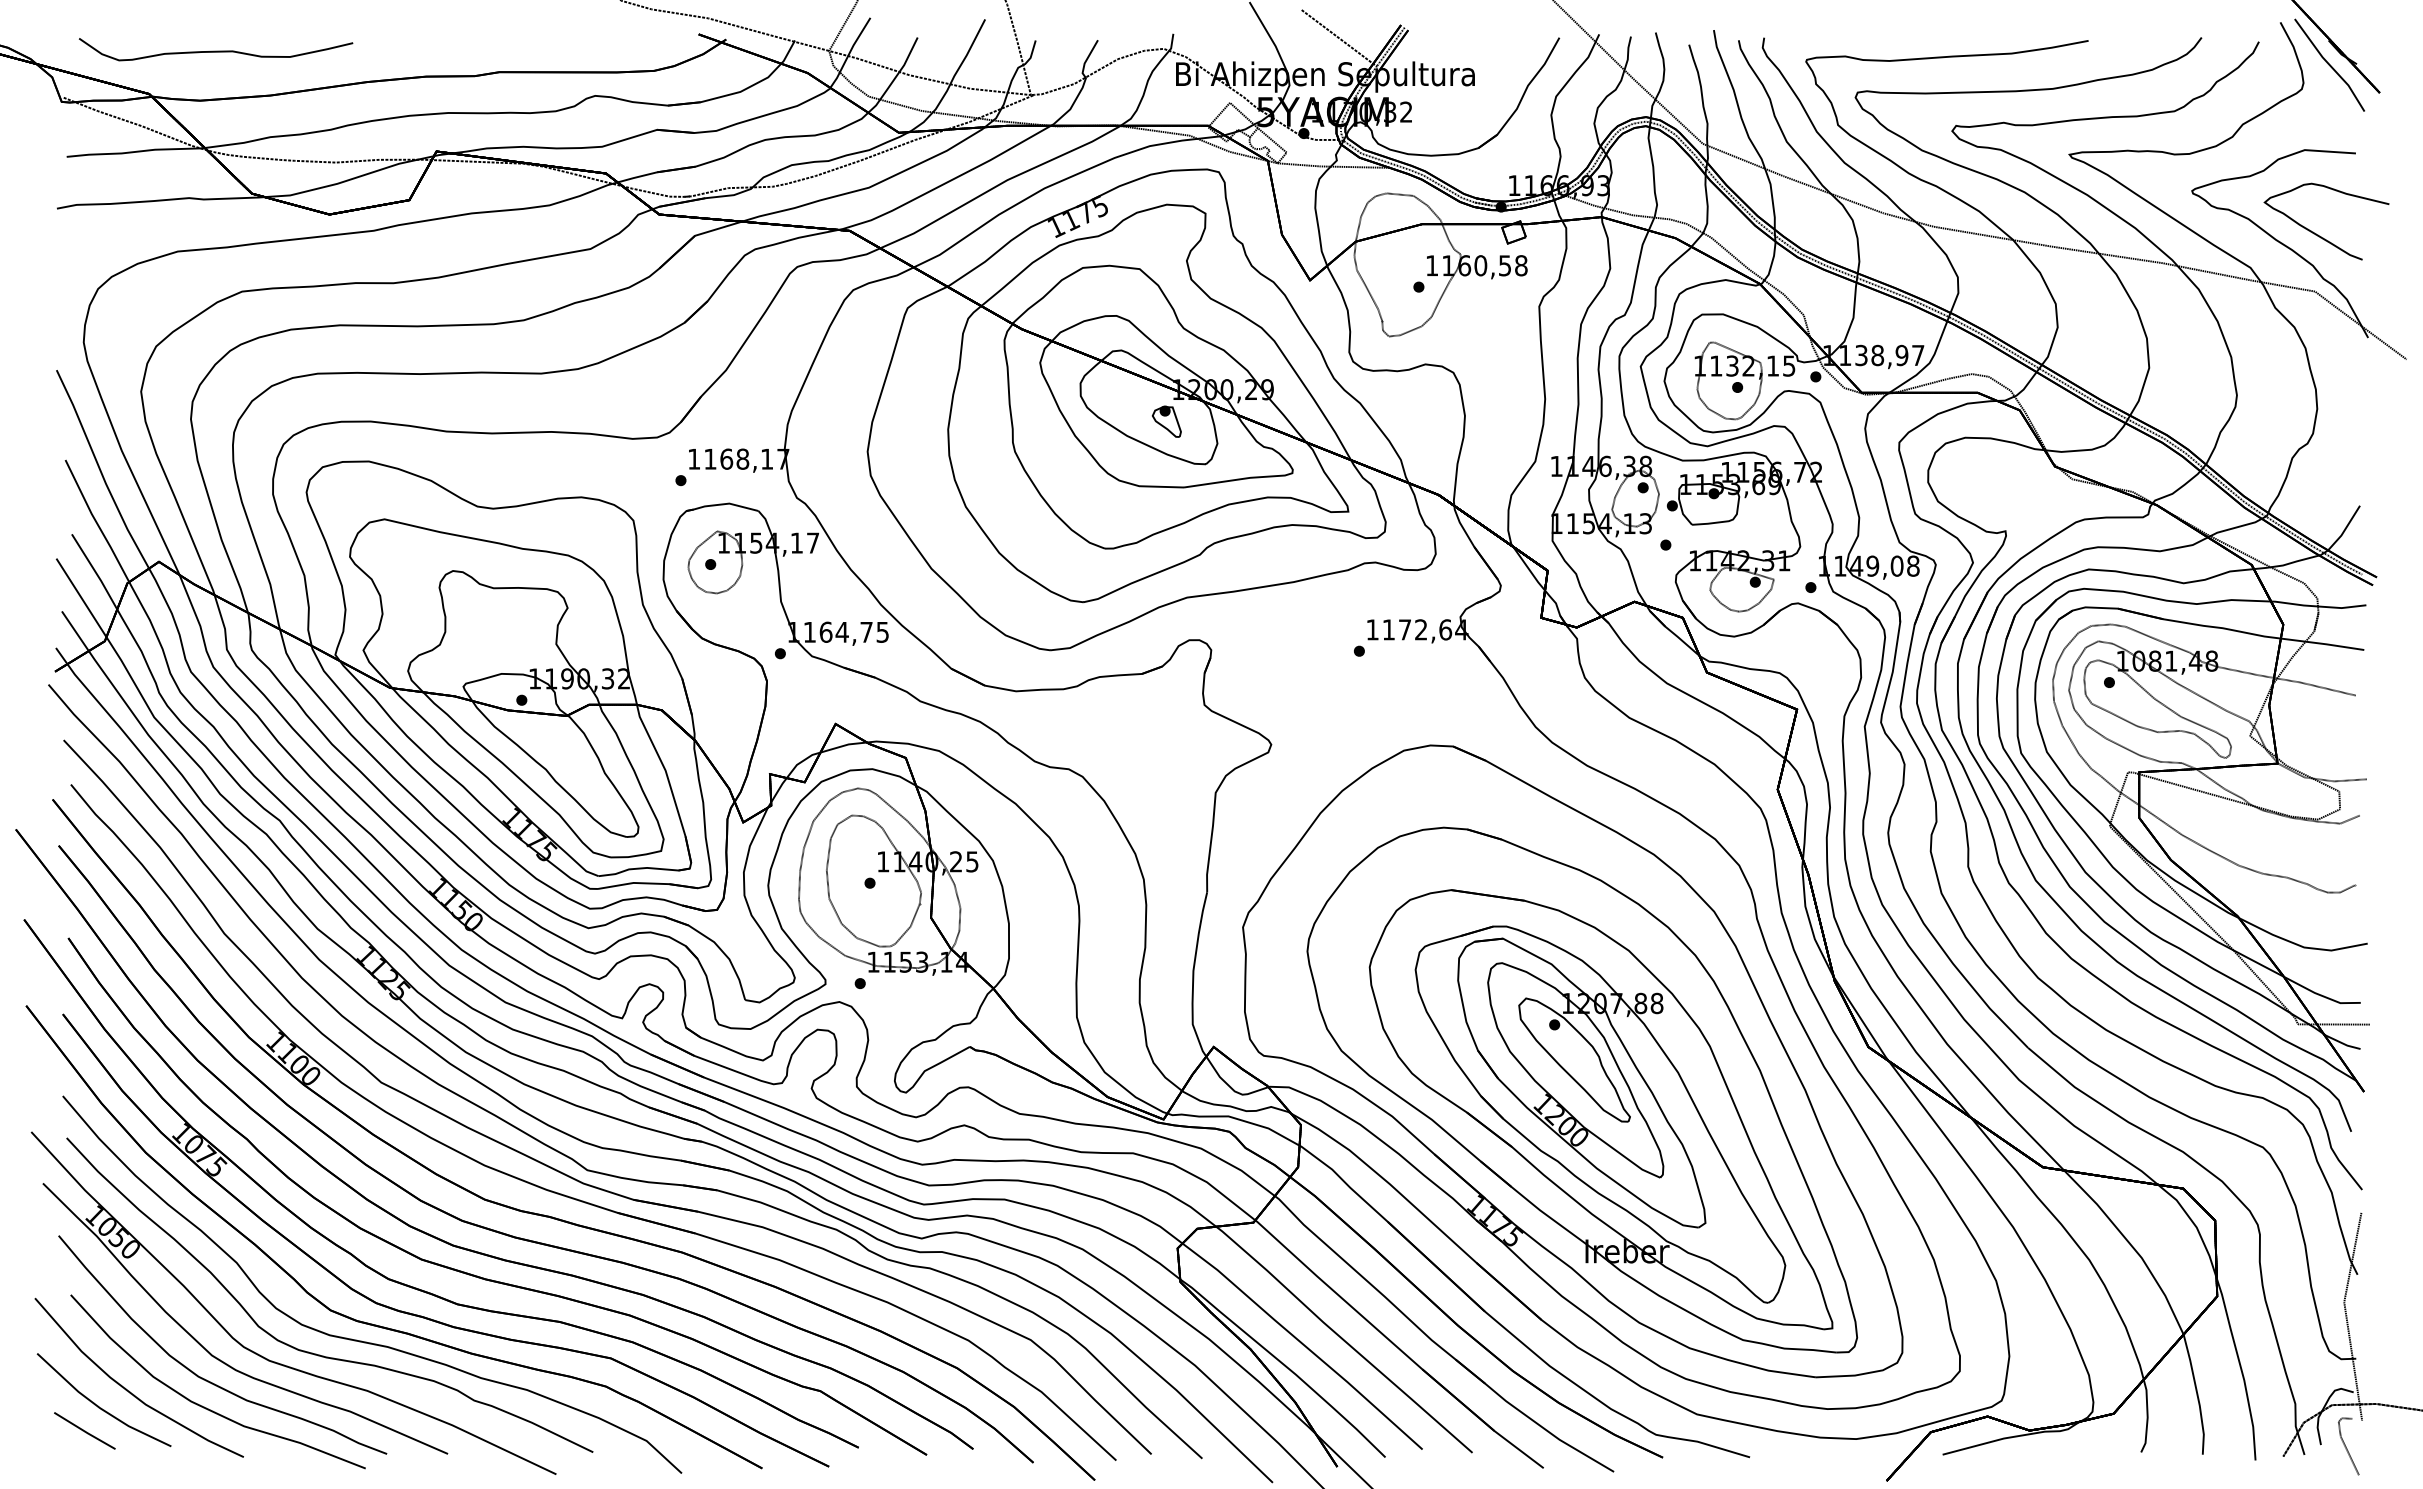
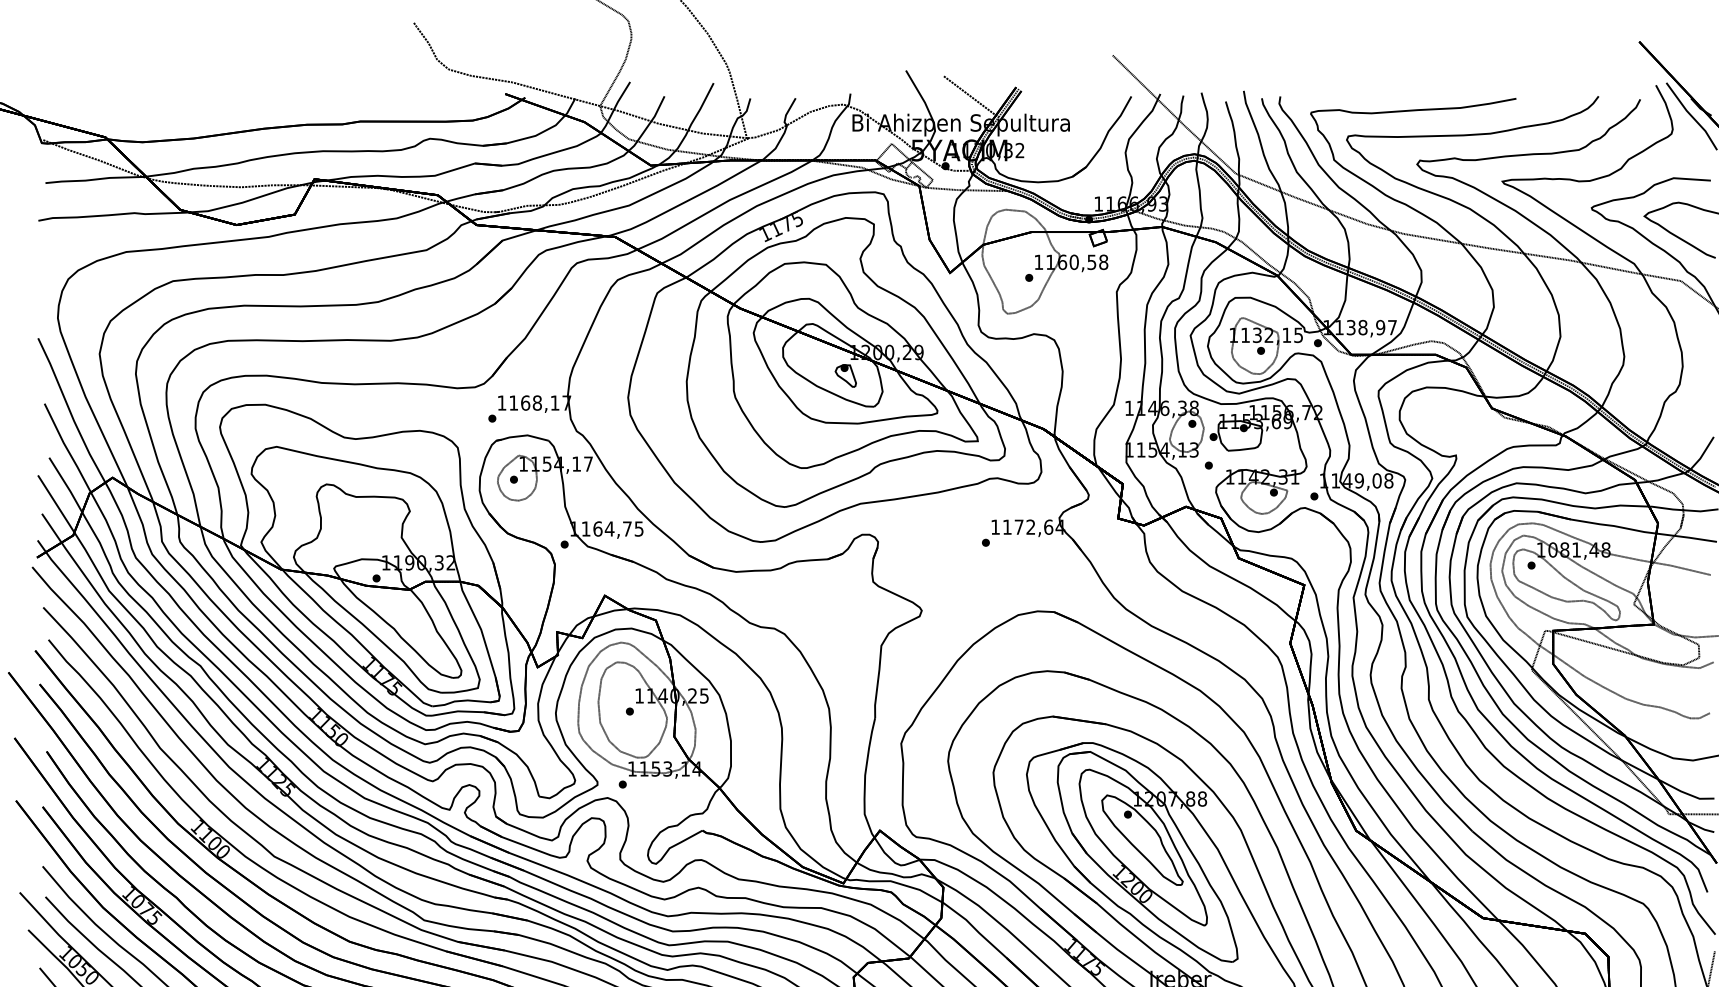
curve: (215, 50) -> (153, 105), removed

